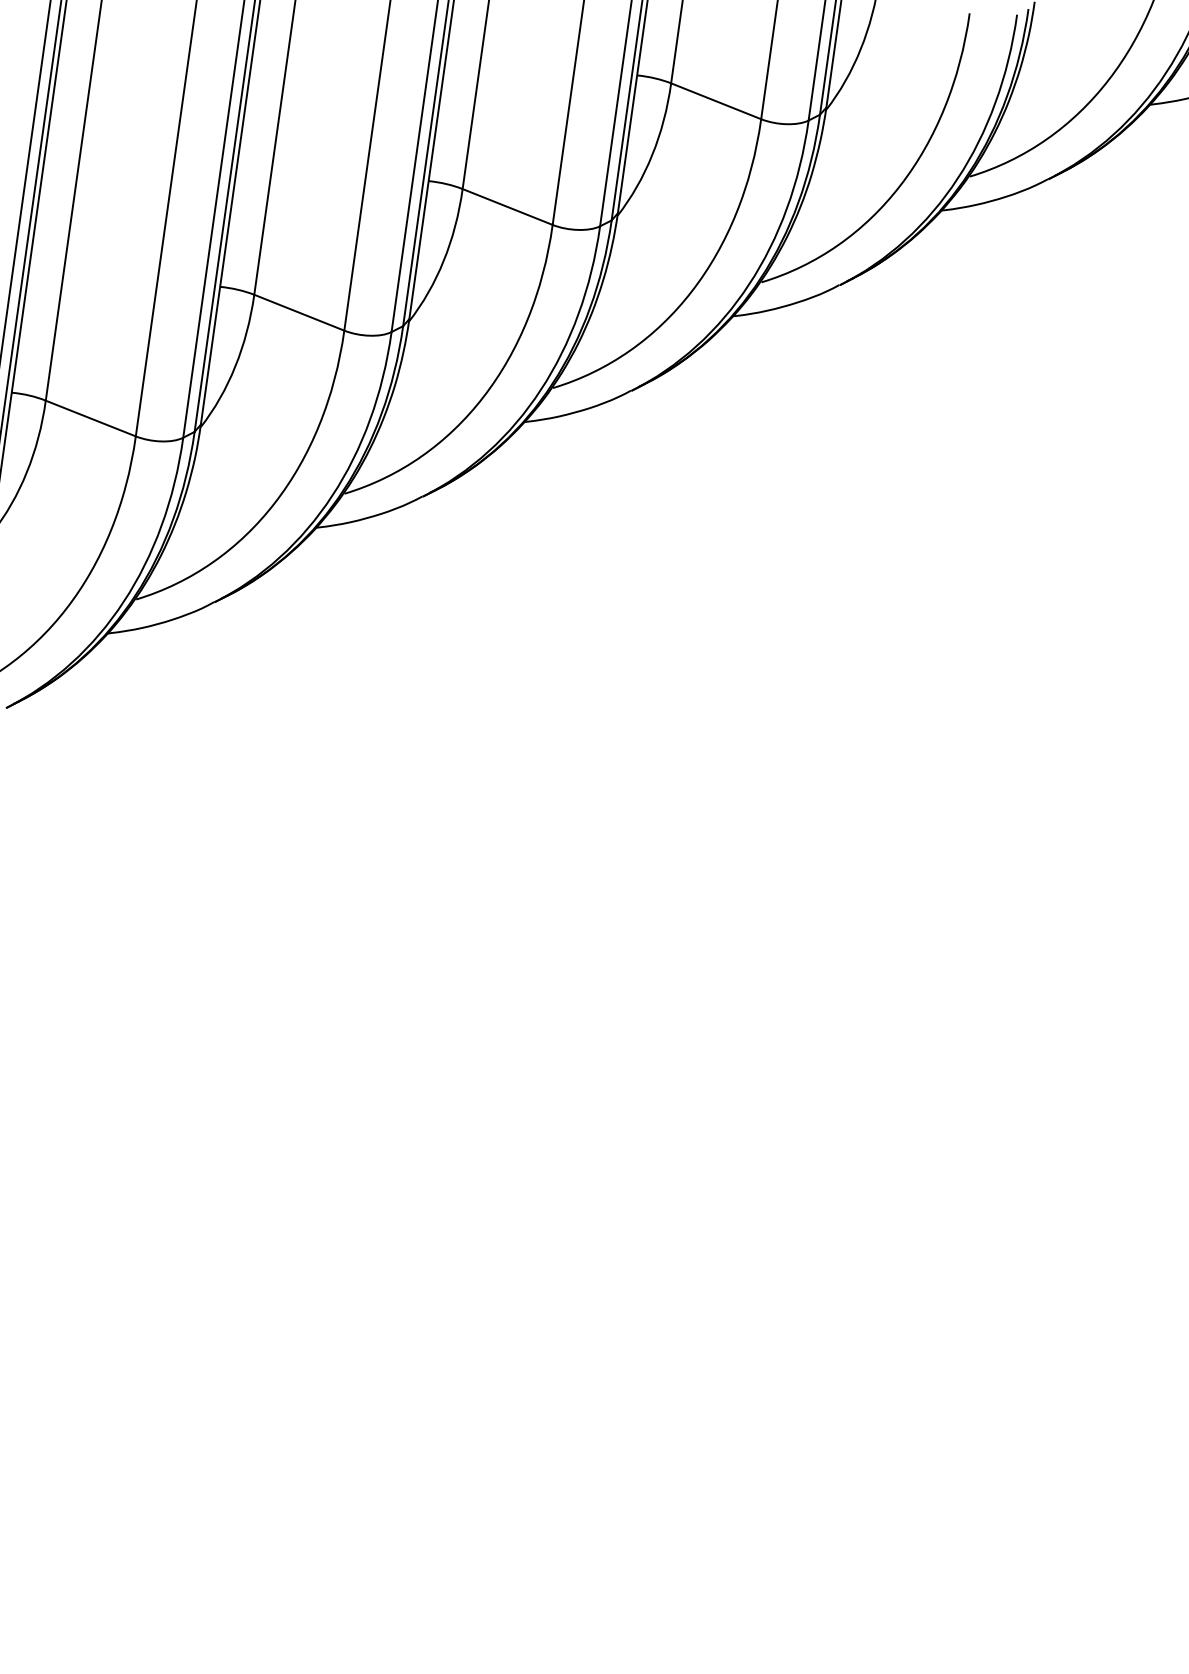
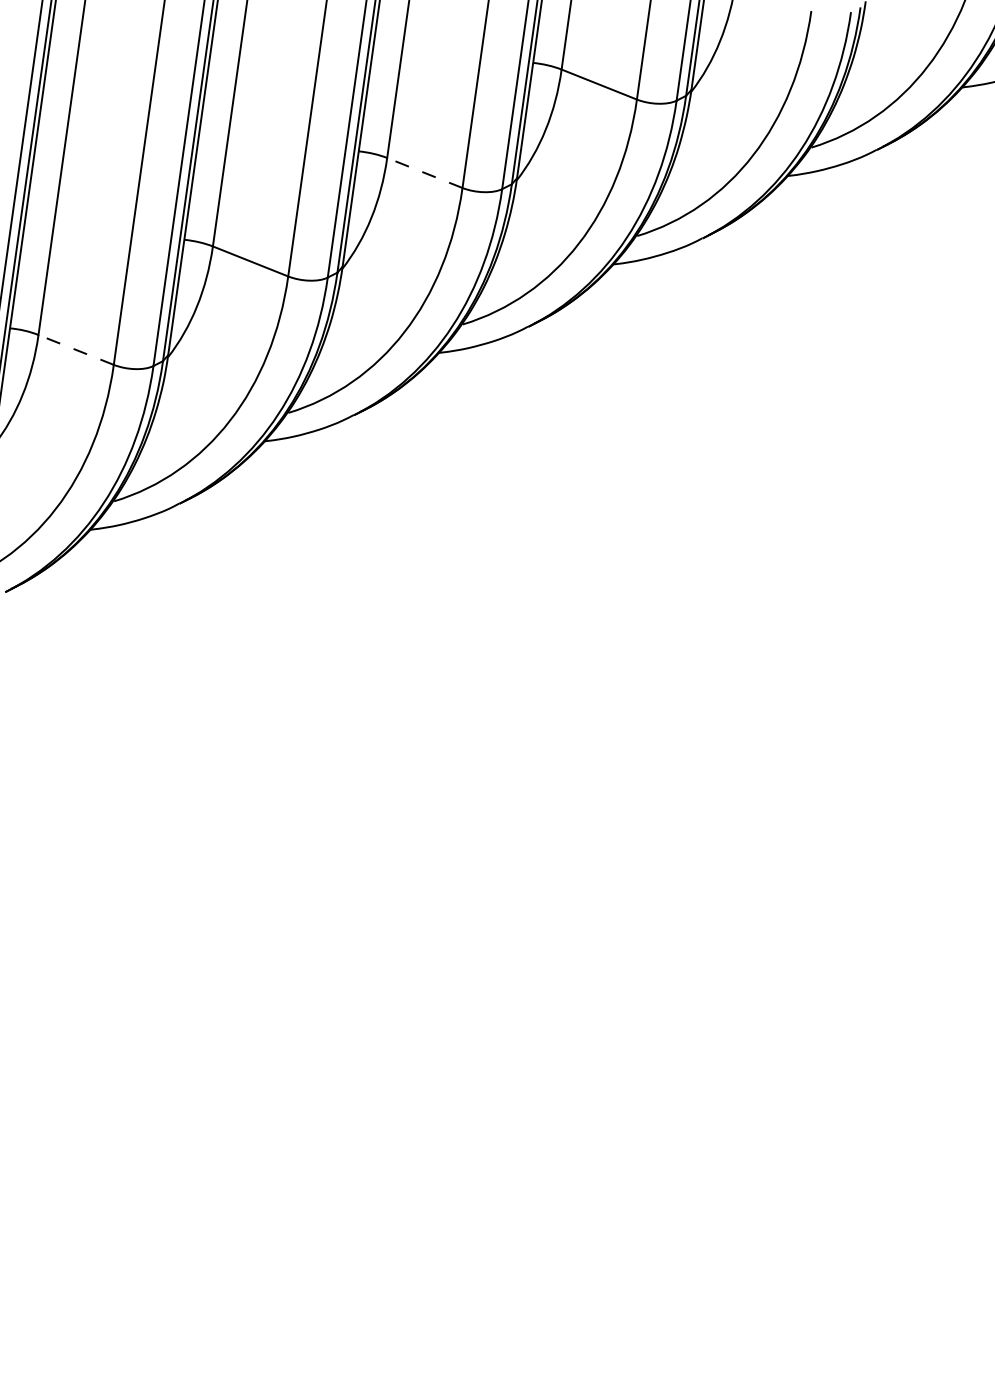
line: (507, 206) -> (424, 172), solid -> dashed
line: (90, 418) -> (75, 349), solid -> dashed

